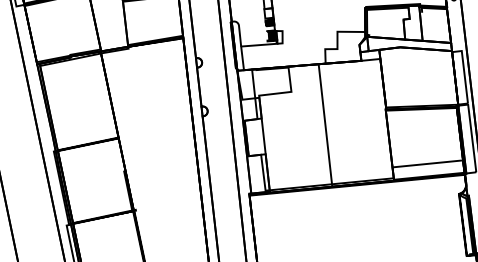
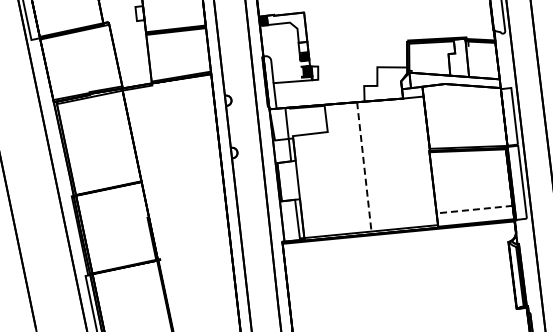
line: (325, 125) -> (364, 168), solid -> dashed
line: (427, 163) -> (474, 209), solid -> dashed

